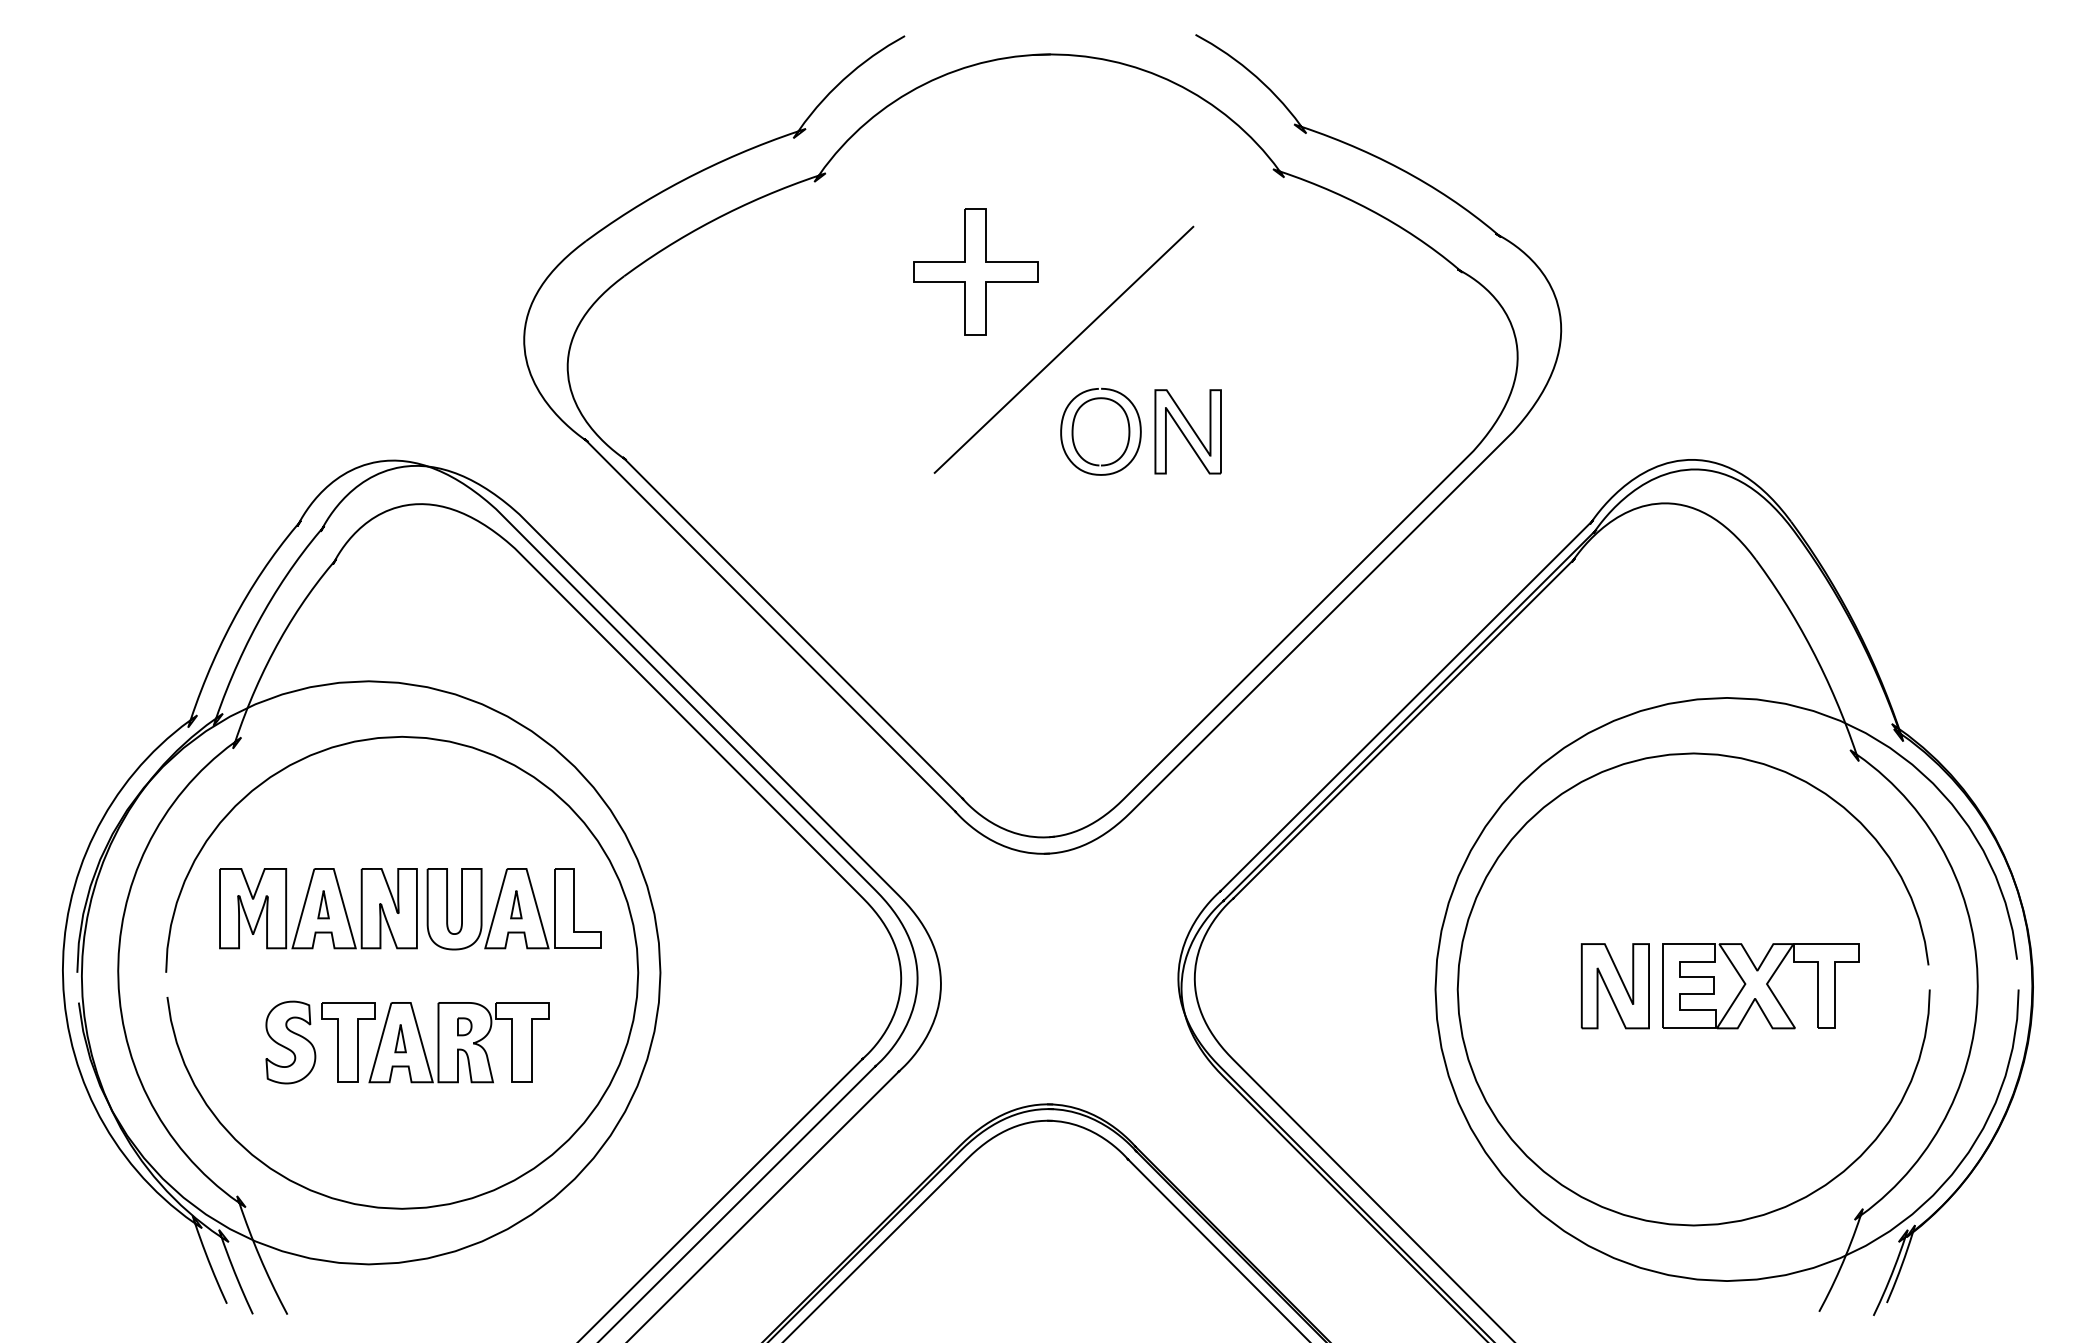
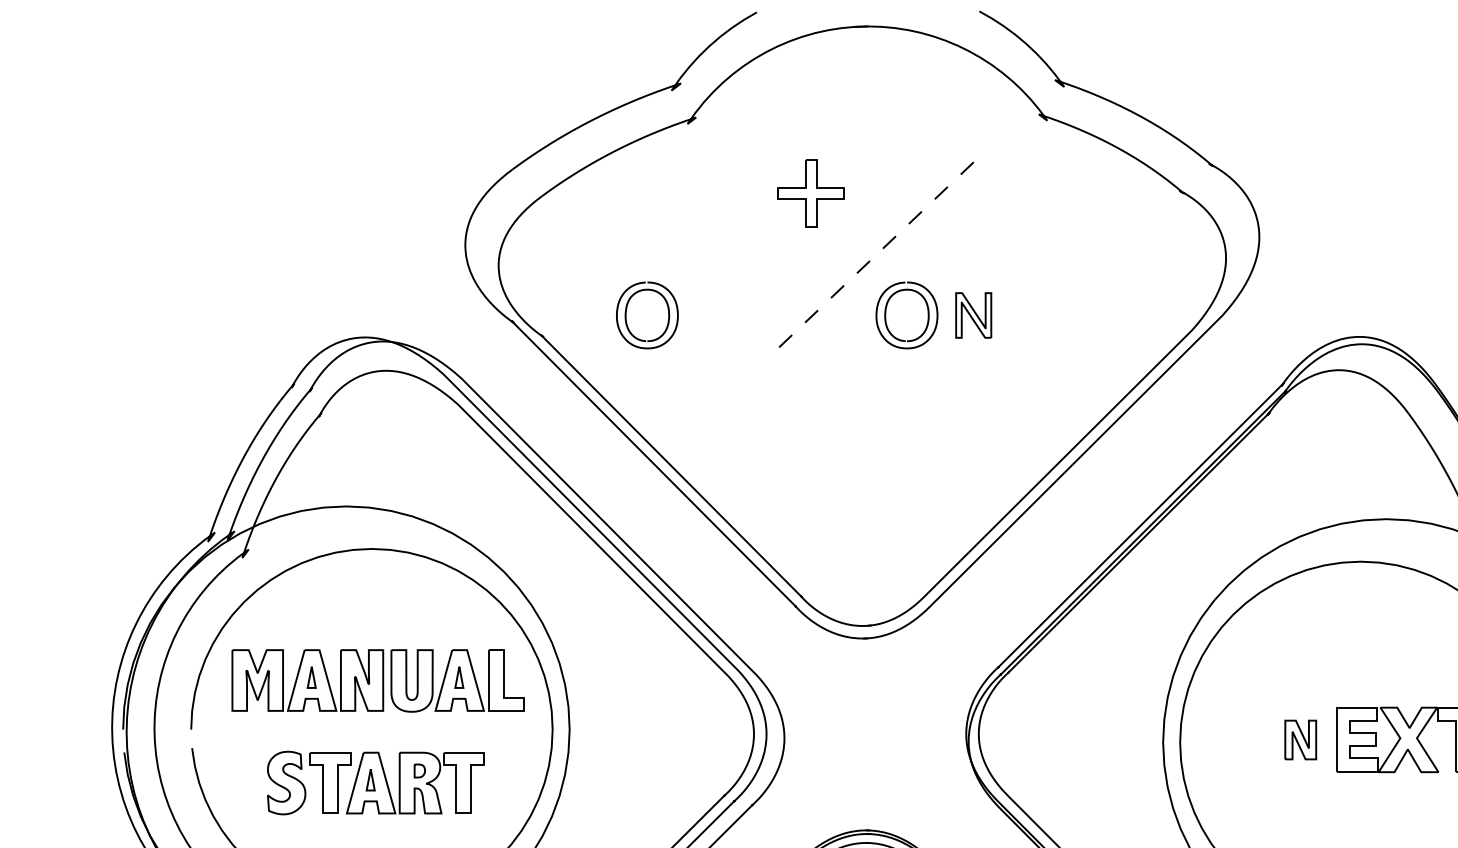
part: (975, 271) -> (810, 192), size x0.7
line: (1064, 349) -> (879, 252), solid -> dashed
part: (734, 431) -> (626, 315), added
part: (1187, 431) -> (973, 315), size x0.7
part: (1614, 986) -> (1300, 740), size x0.6

